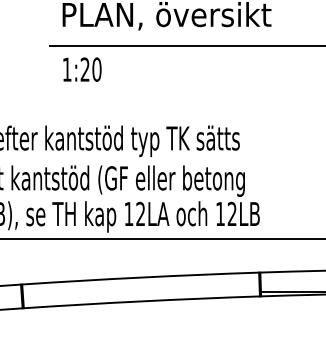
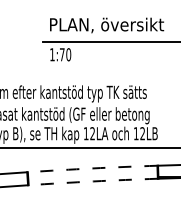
text: (83, 69) -> (61, 54), 1:20 -> 1:70
arc: (140, 277) -> (92, 168), solid -> dashed
arc: (142, 301) -> (93, 181), solid -> dashed

